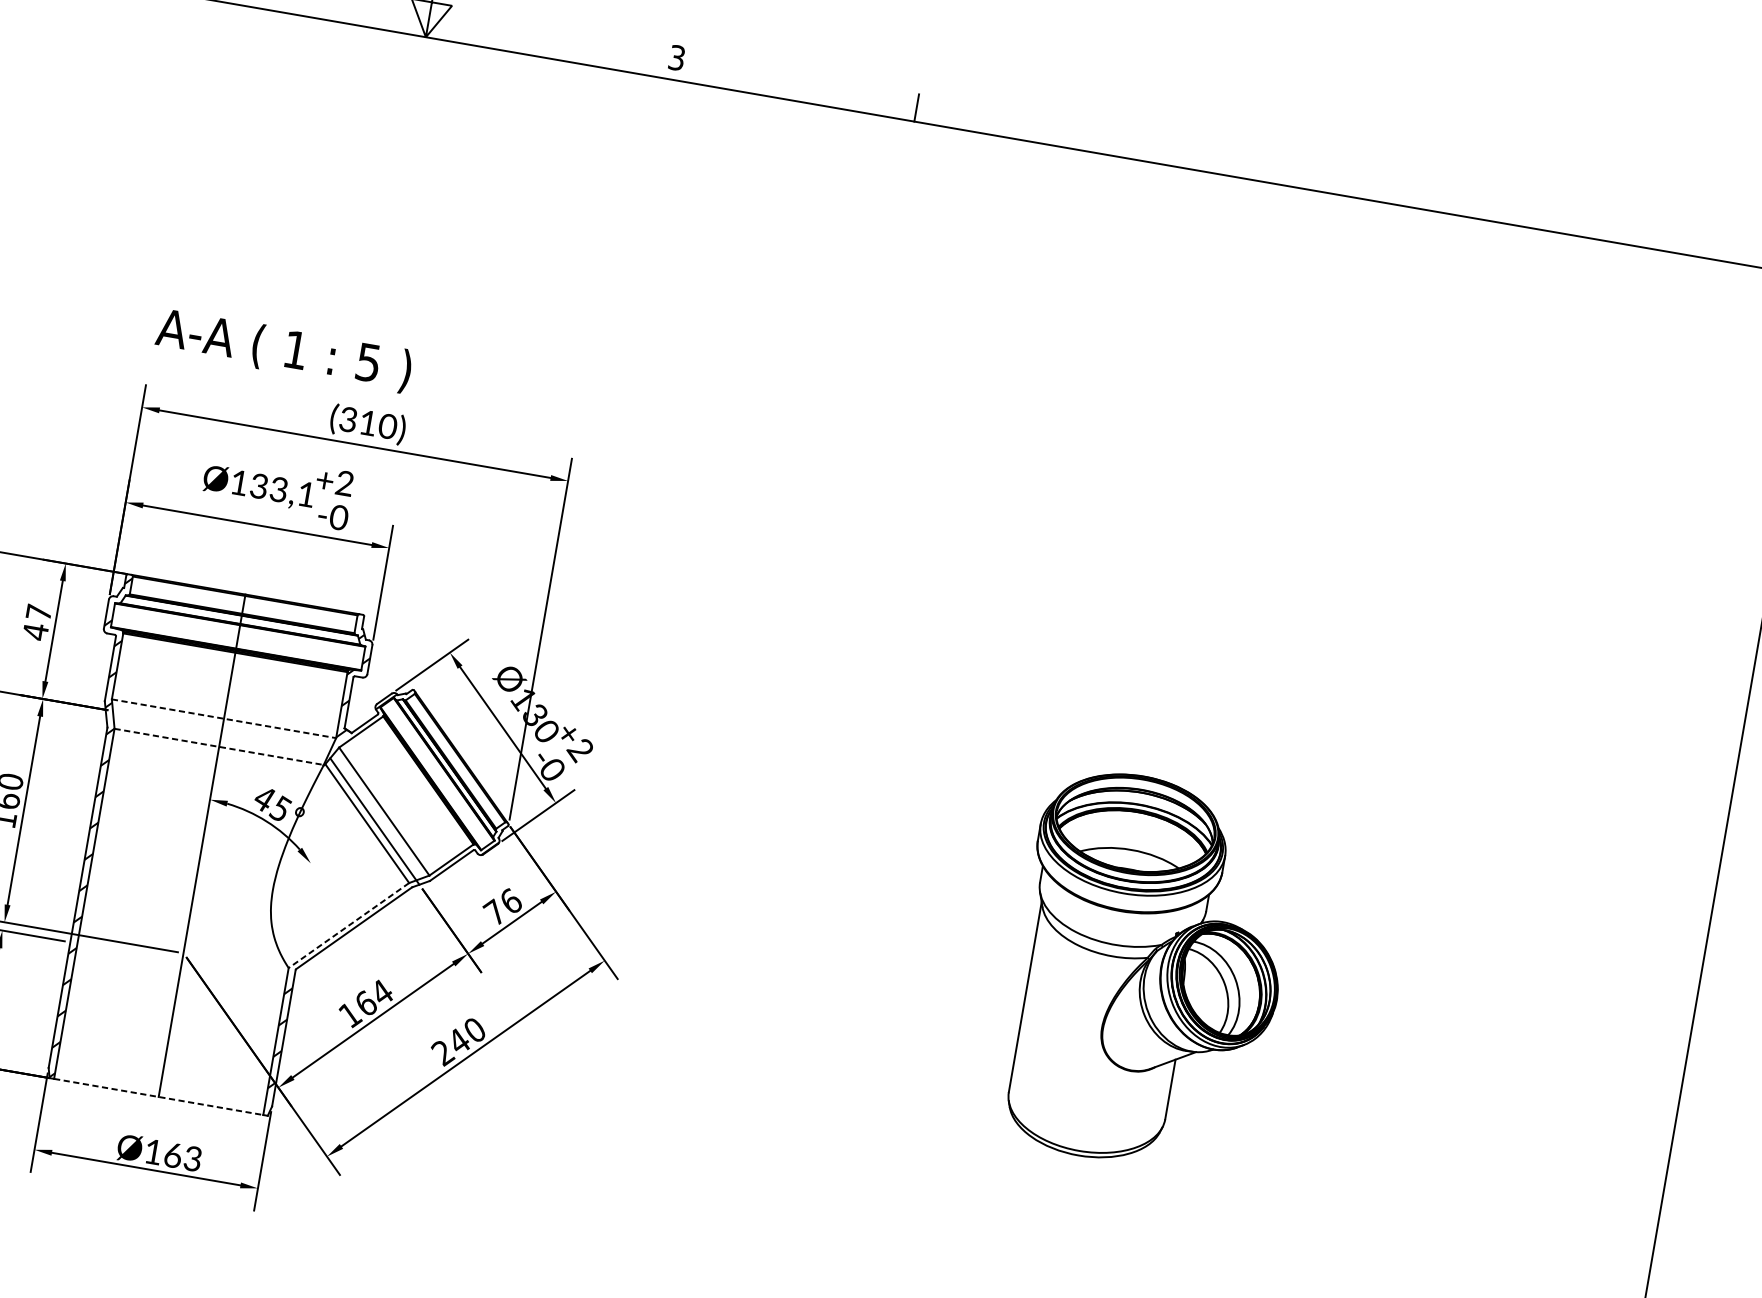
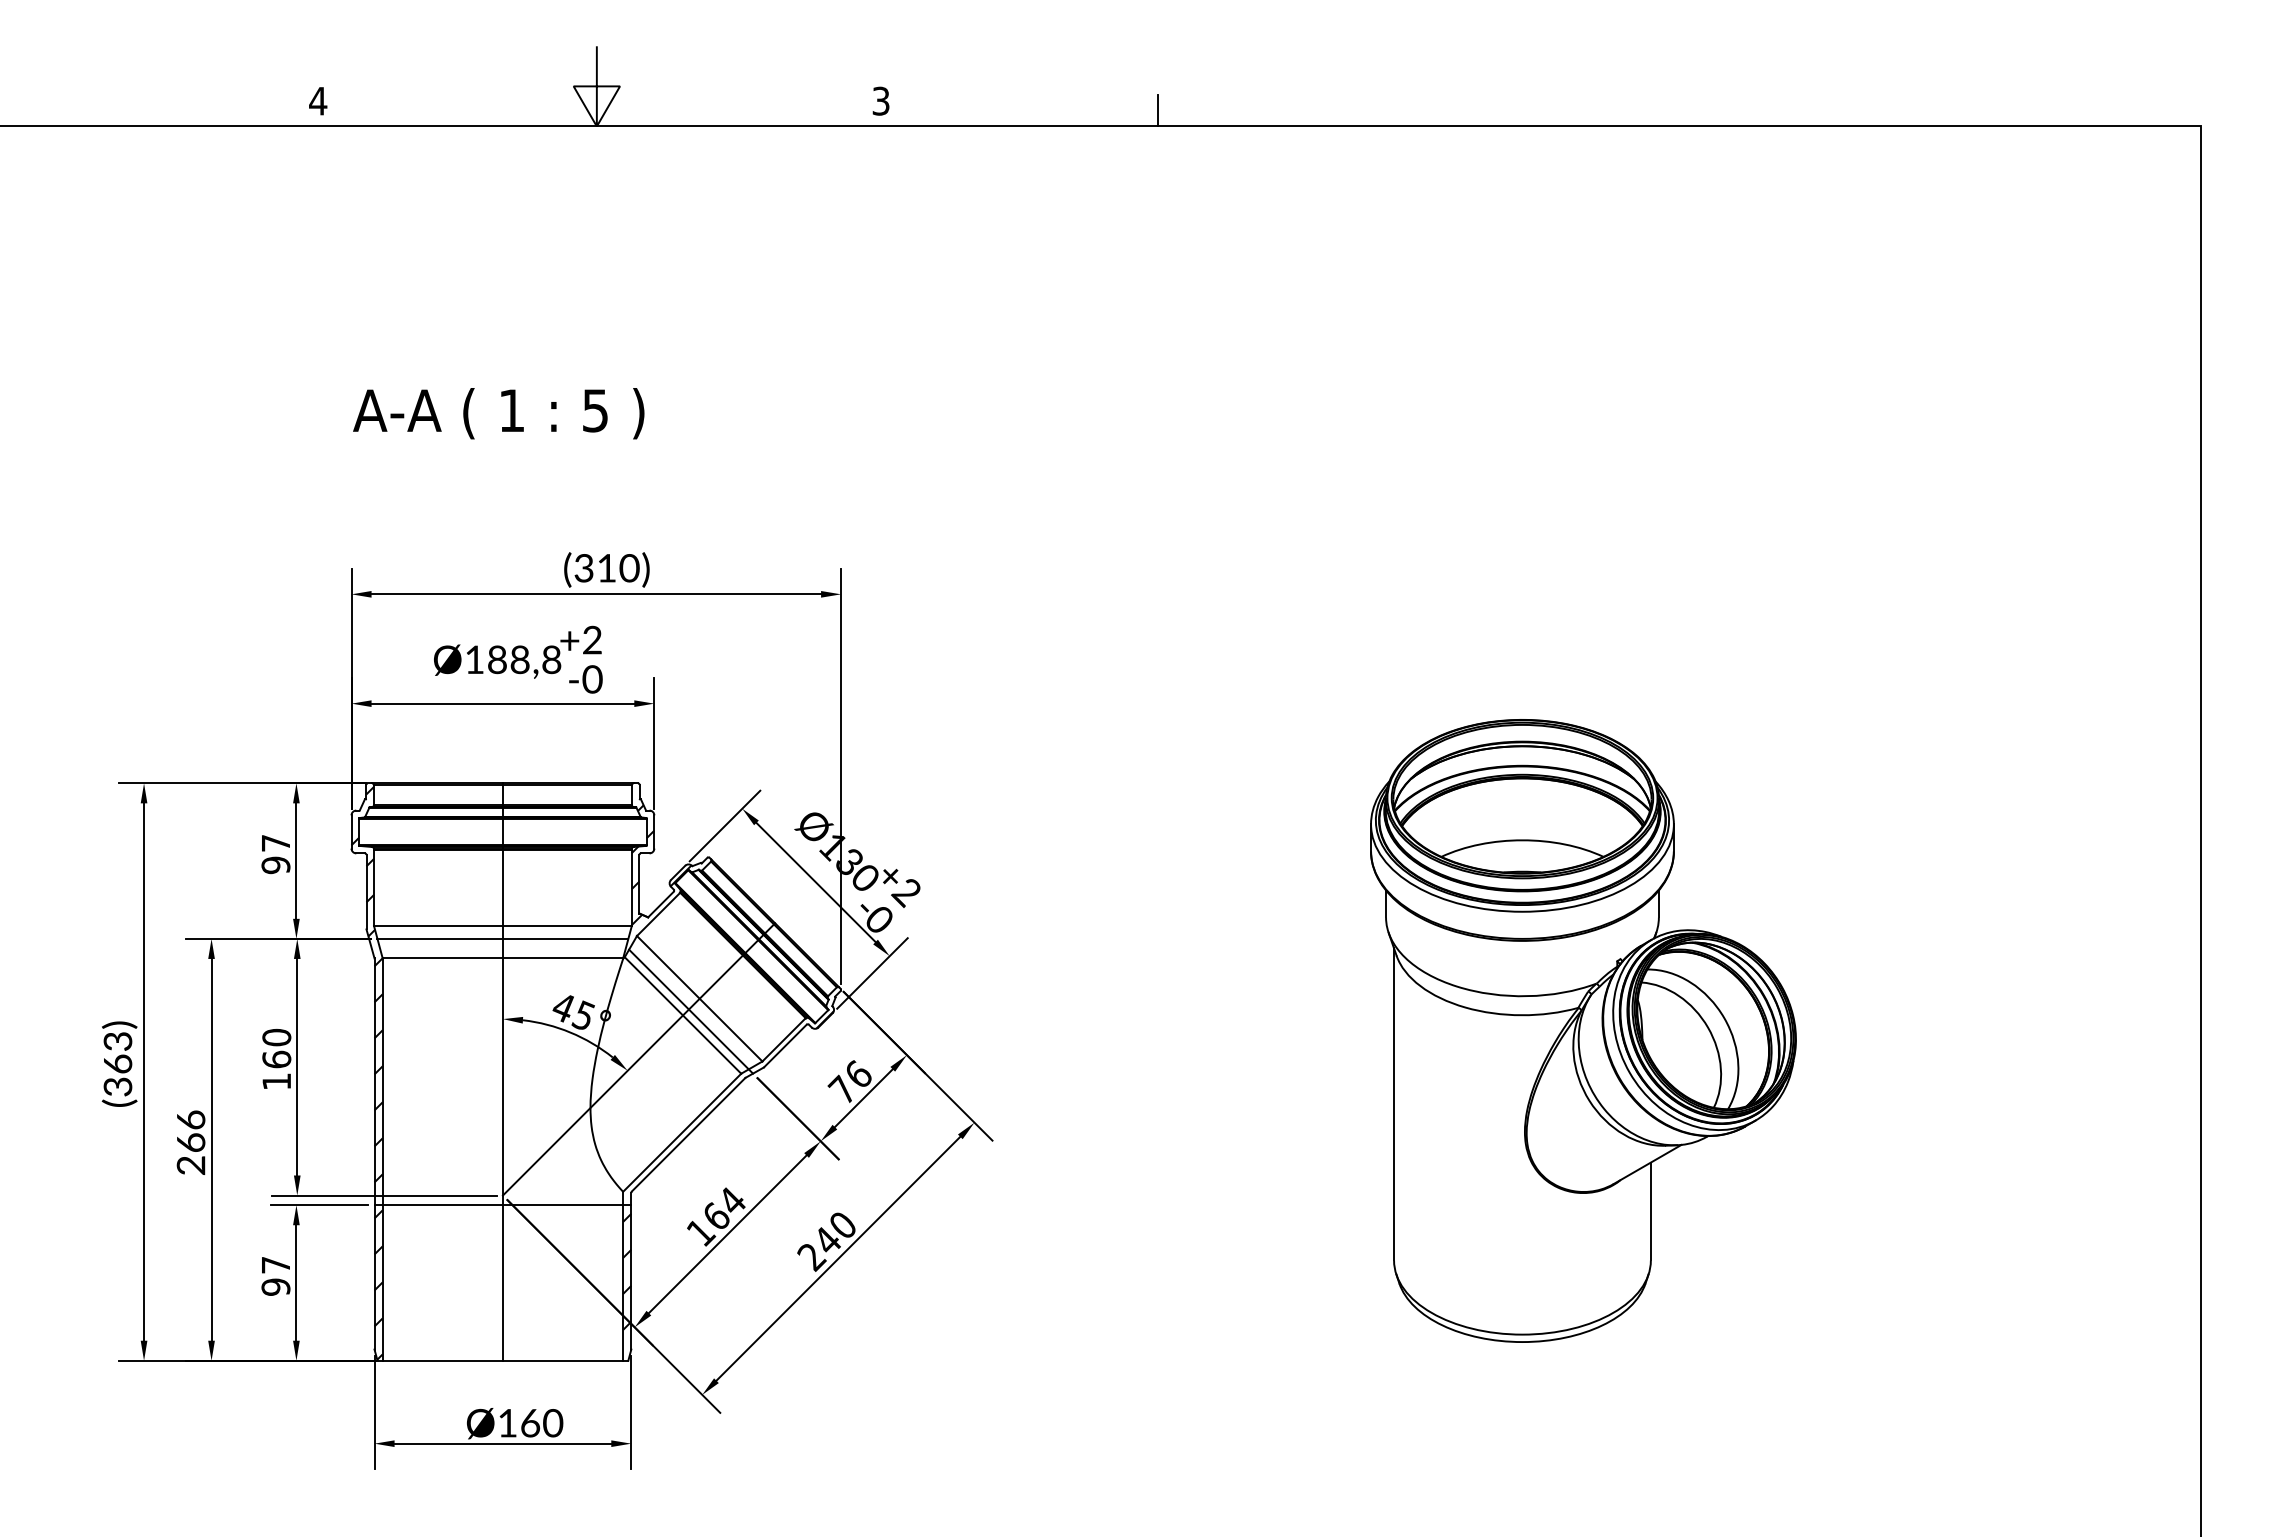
text: (283, 350) -> (498, 413), moved
text: (282, 490) -> (524, 659), Ø133,1 -> Ø188,8
text: (35, 631) -> (275, 865), 47 -> 97
line: (223, 719) -> (502, 926), dashed -> solid
line: (221, 729) -> (502, 938), added
line: (219, 747) -> (503, 958), dashed -> solid
line: (321, 855) -> (638, 1059), added
line: (349, 925) -> (682, 1132), dashed -> solid
line: (181, 961) -> (502, 1205), added
part: (1148, 972) -> (1583, 1030), size x1.43
line: (159, 1096) -> (503, 1360), dashed -> solid
text: (193, 1159) -> (553, 1423), Ø163 -> Ø160

